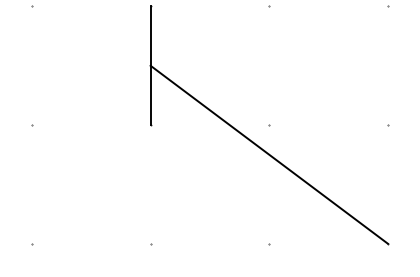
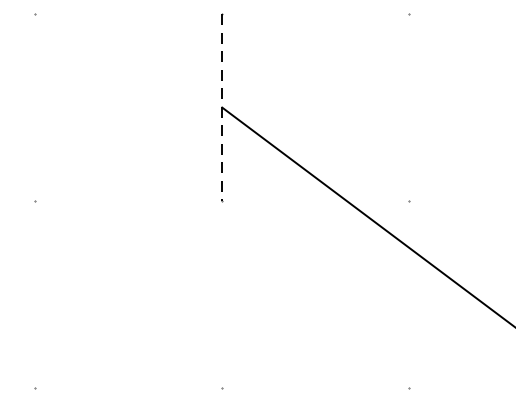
line: (150, 66) -> (222, 108), solid -> dashed

